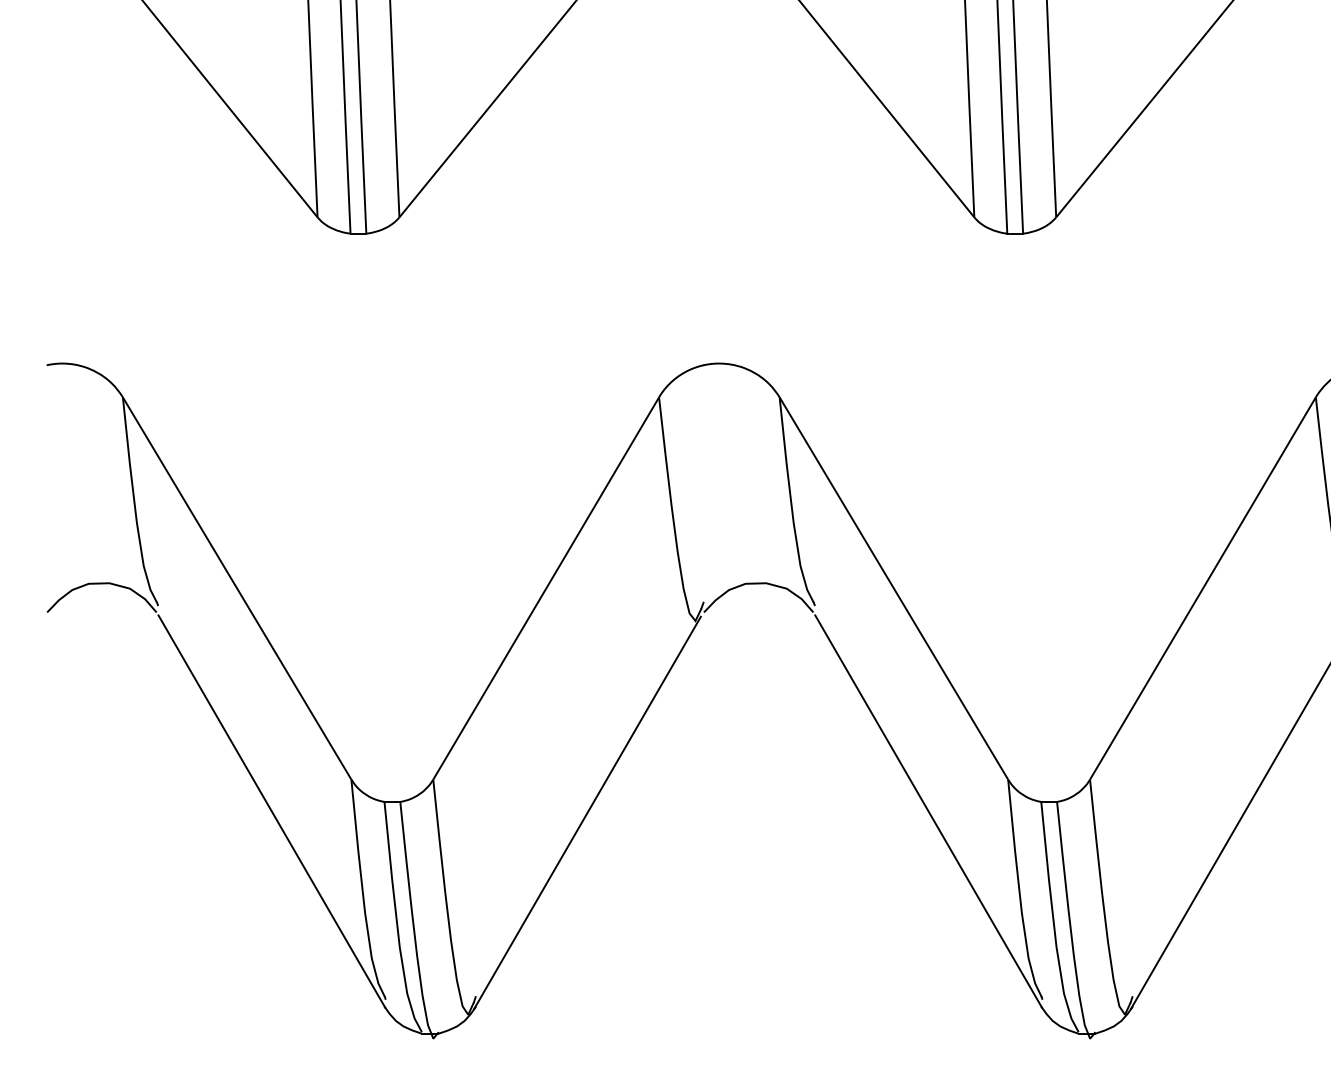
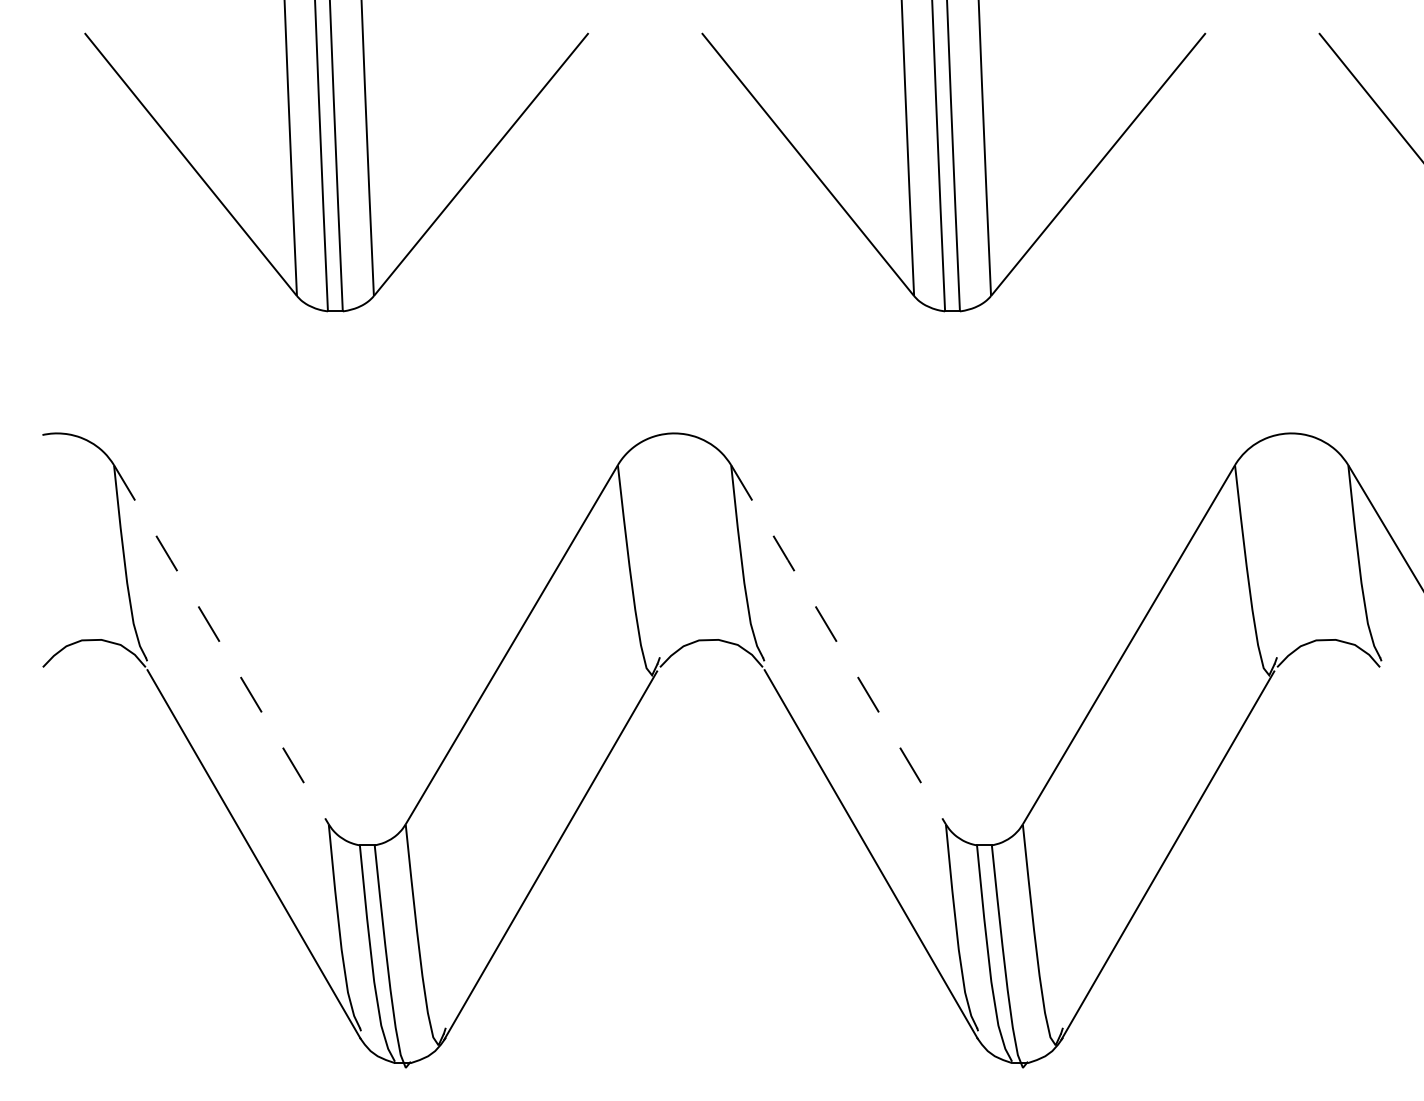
line: (237, 588) -> (221, 644), solid -> dashed
line: (893, 588) -> (838, 644), solid -> dashed

